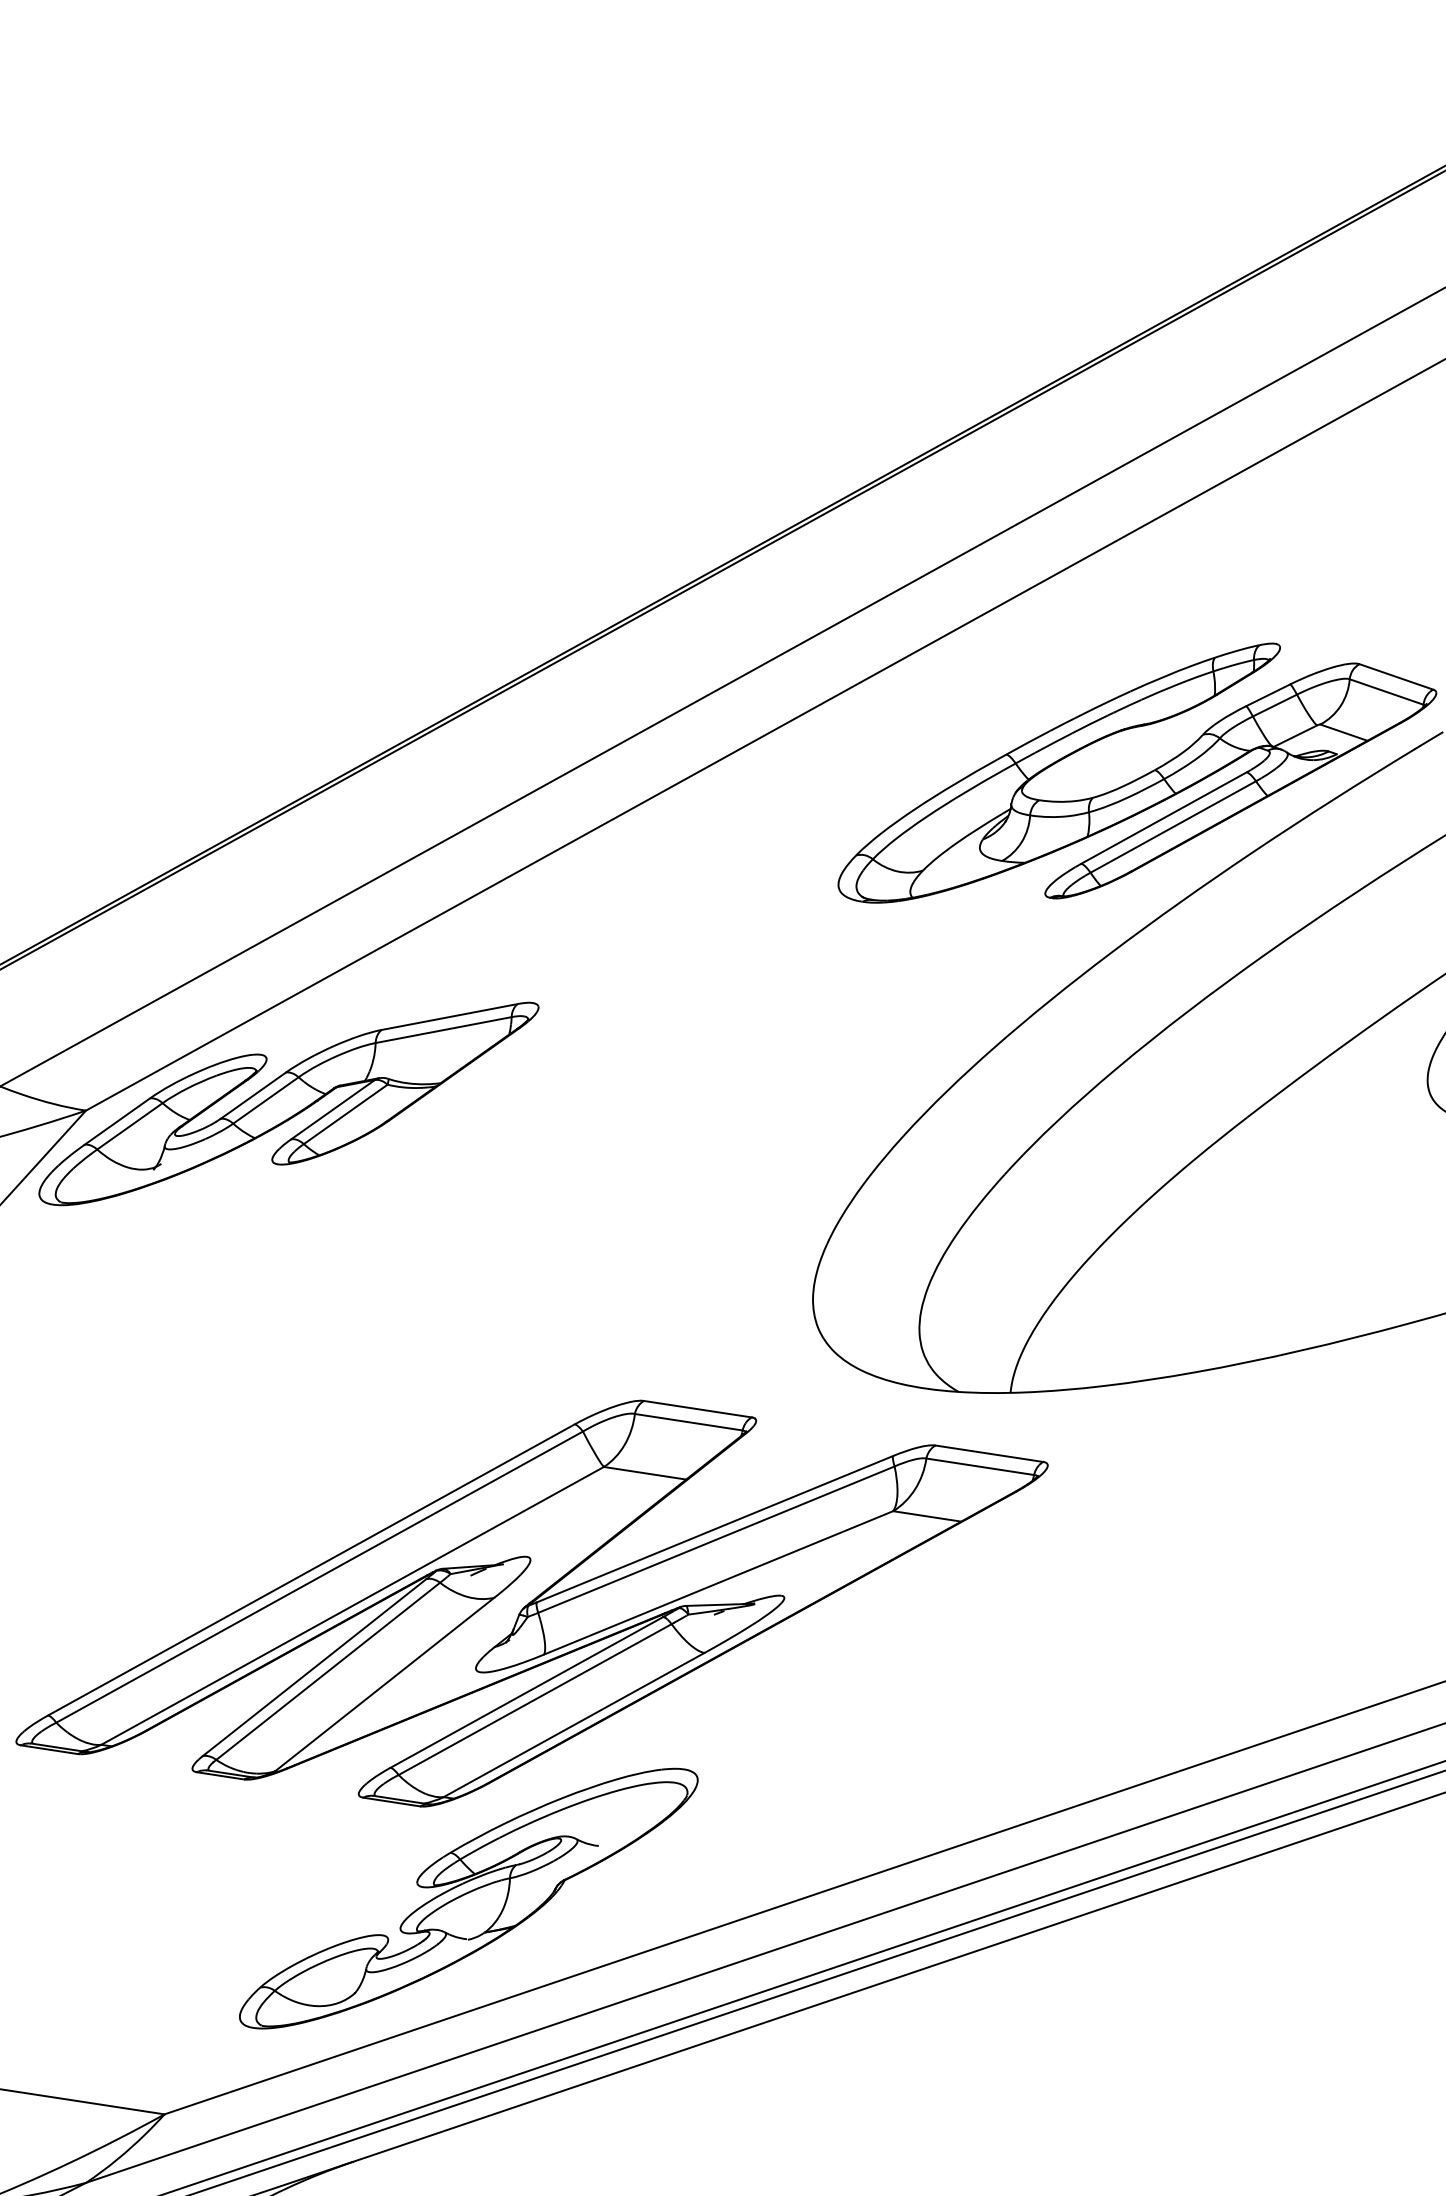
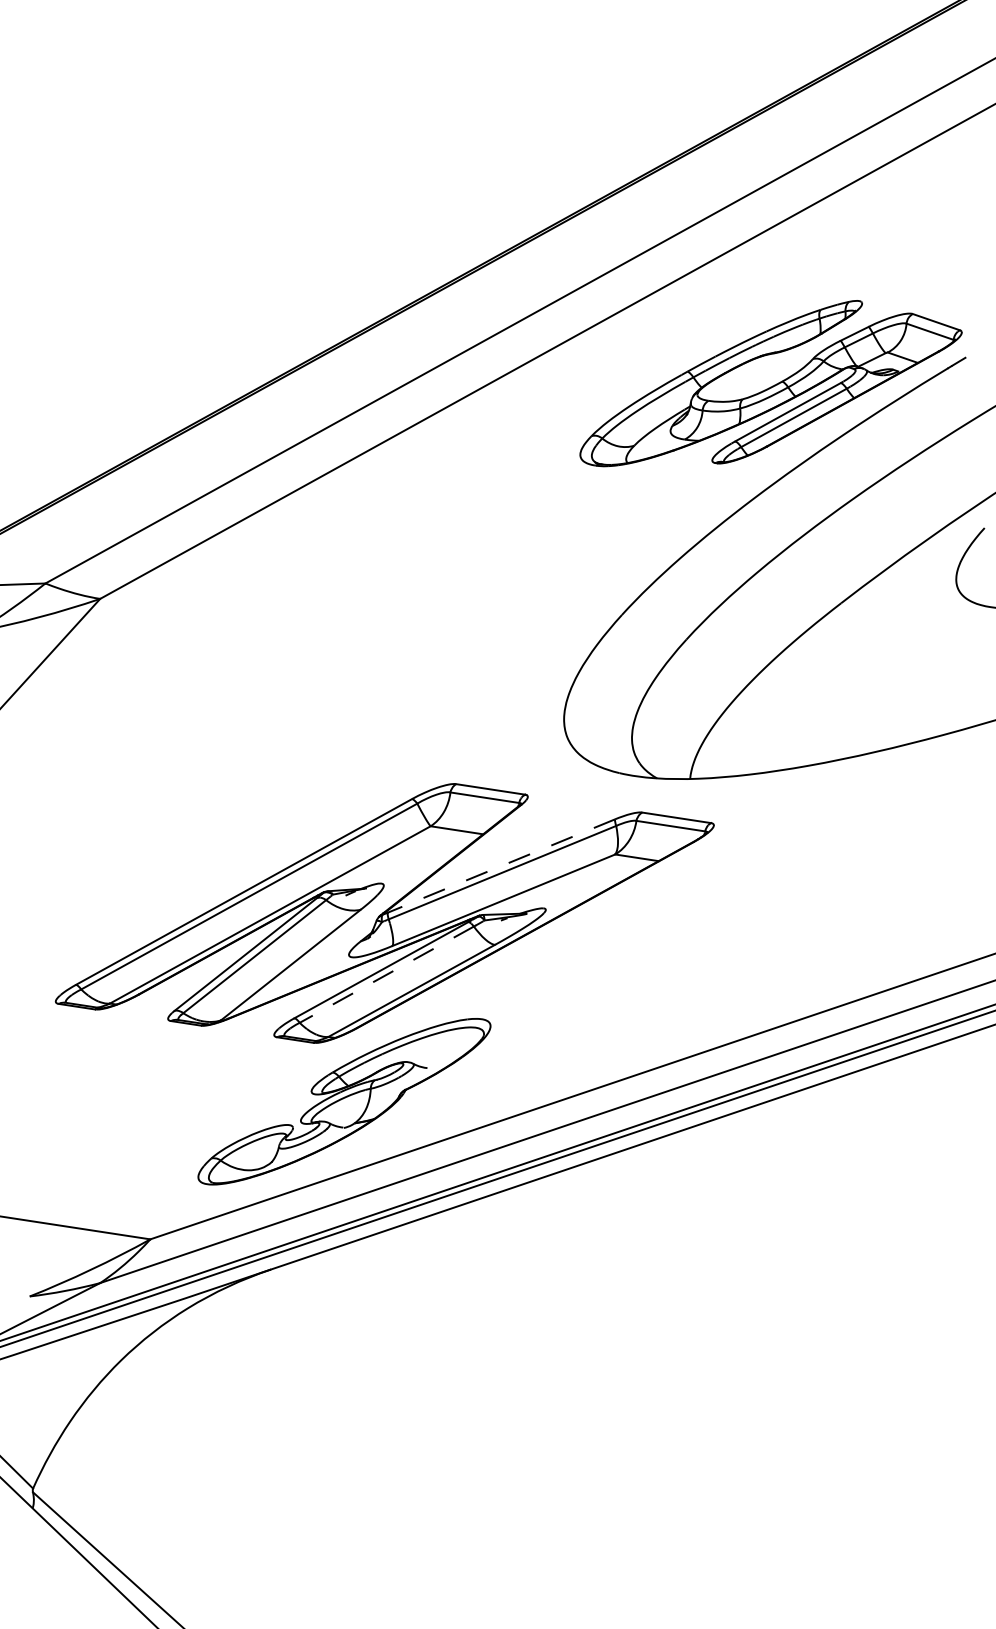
part: (288, 1103) -> (229, 594), removed
line: (714, 1530) -> (501, 866), solid -> dashed
line: (534, 1699) -> (386, 974), solid -> dashed

